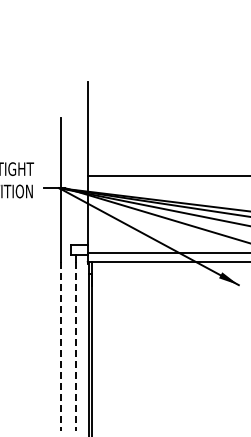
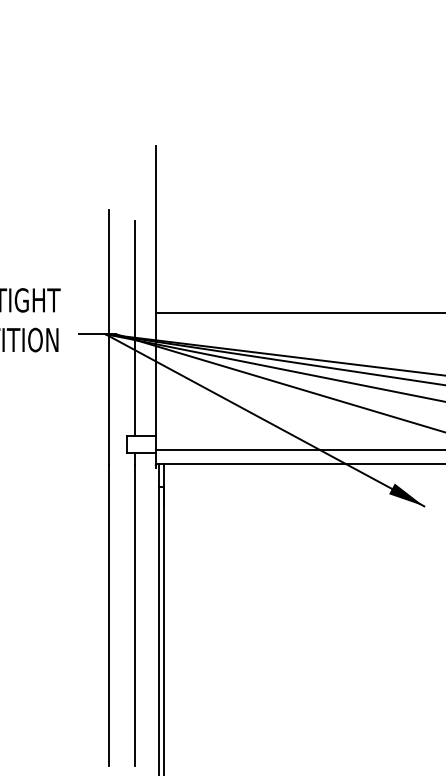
line: (75, 184) -> (134, 327), added
line: (61, 346) -> (109, 615), dashed -> solid
line: (75, 346) -> (134, 615), dashed -> solid

